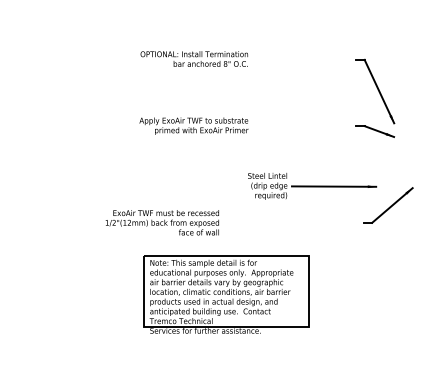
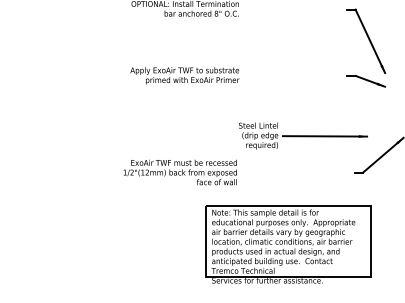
text: (161, 222) -> (179, 172), moved
part: (226, 294) -> (288, 244), moved

